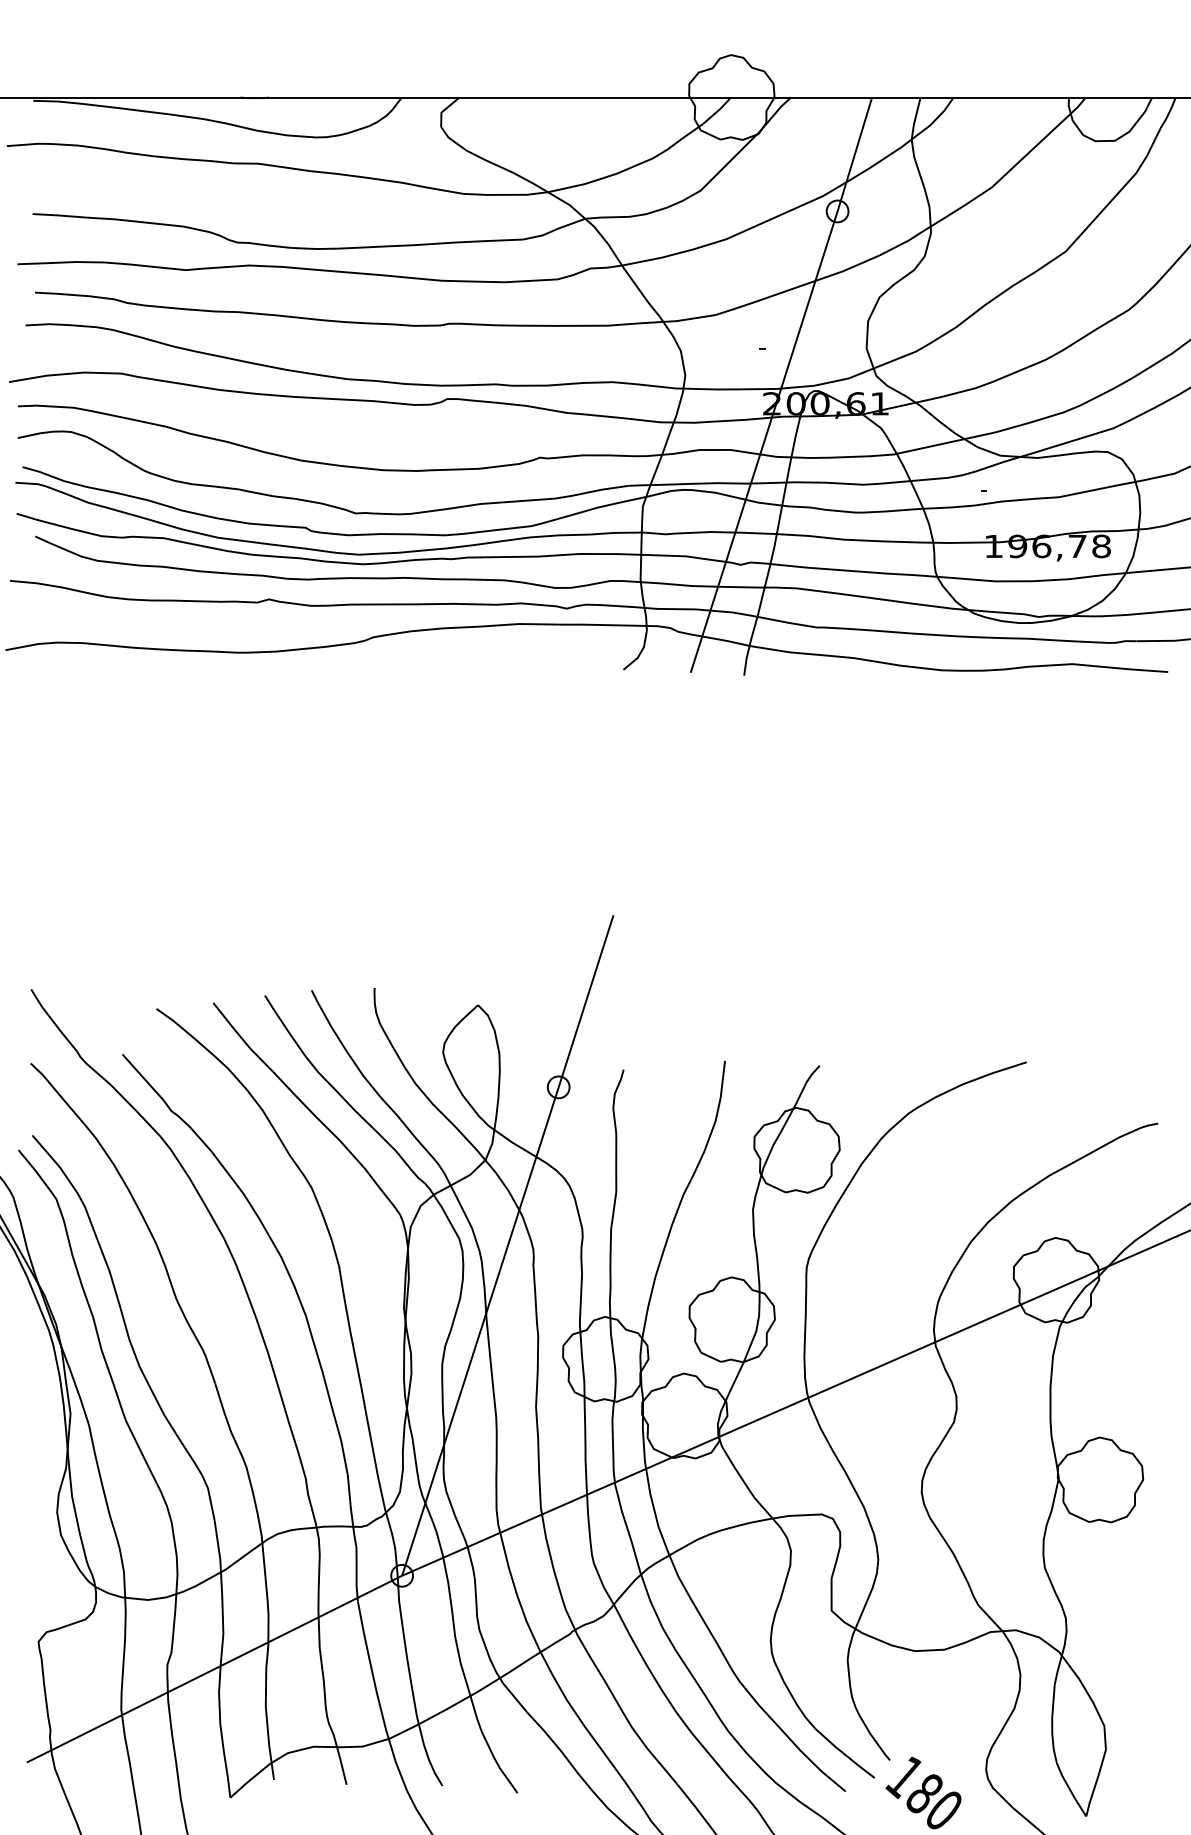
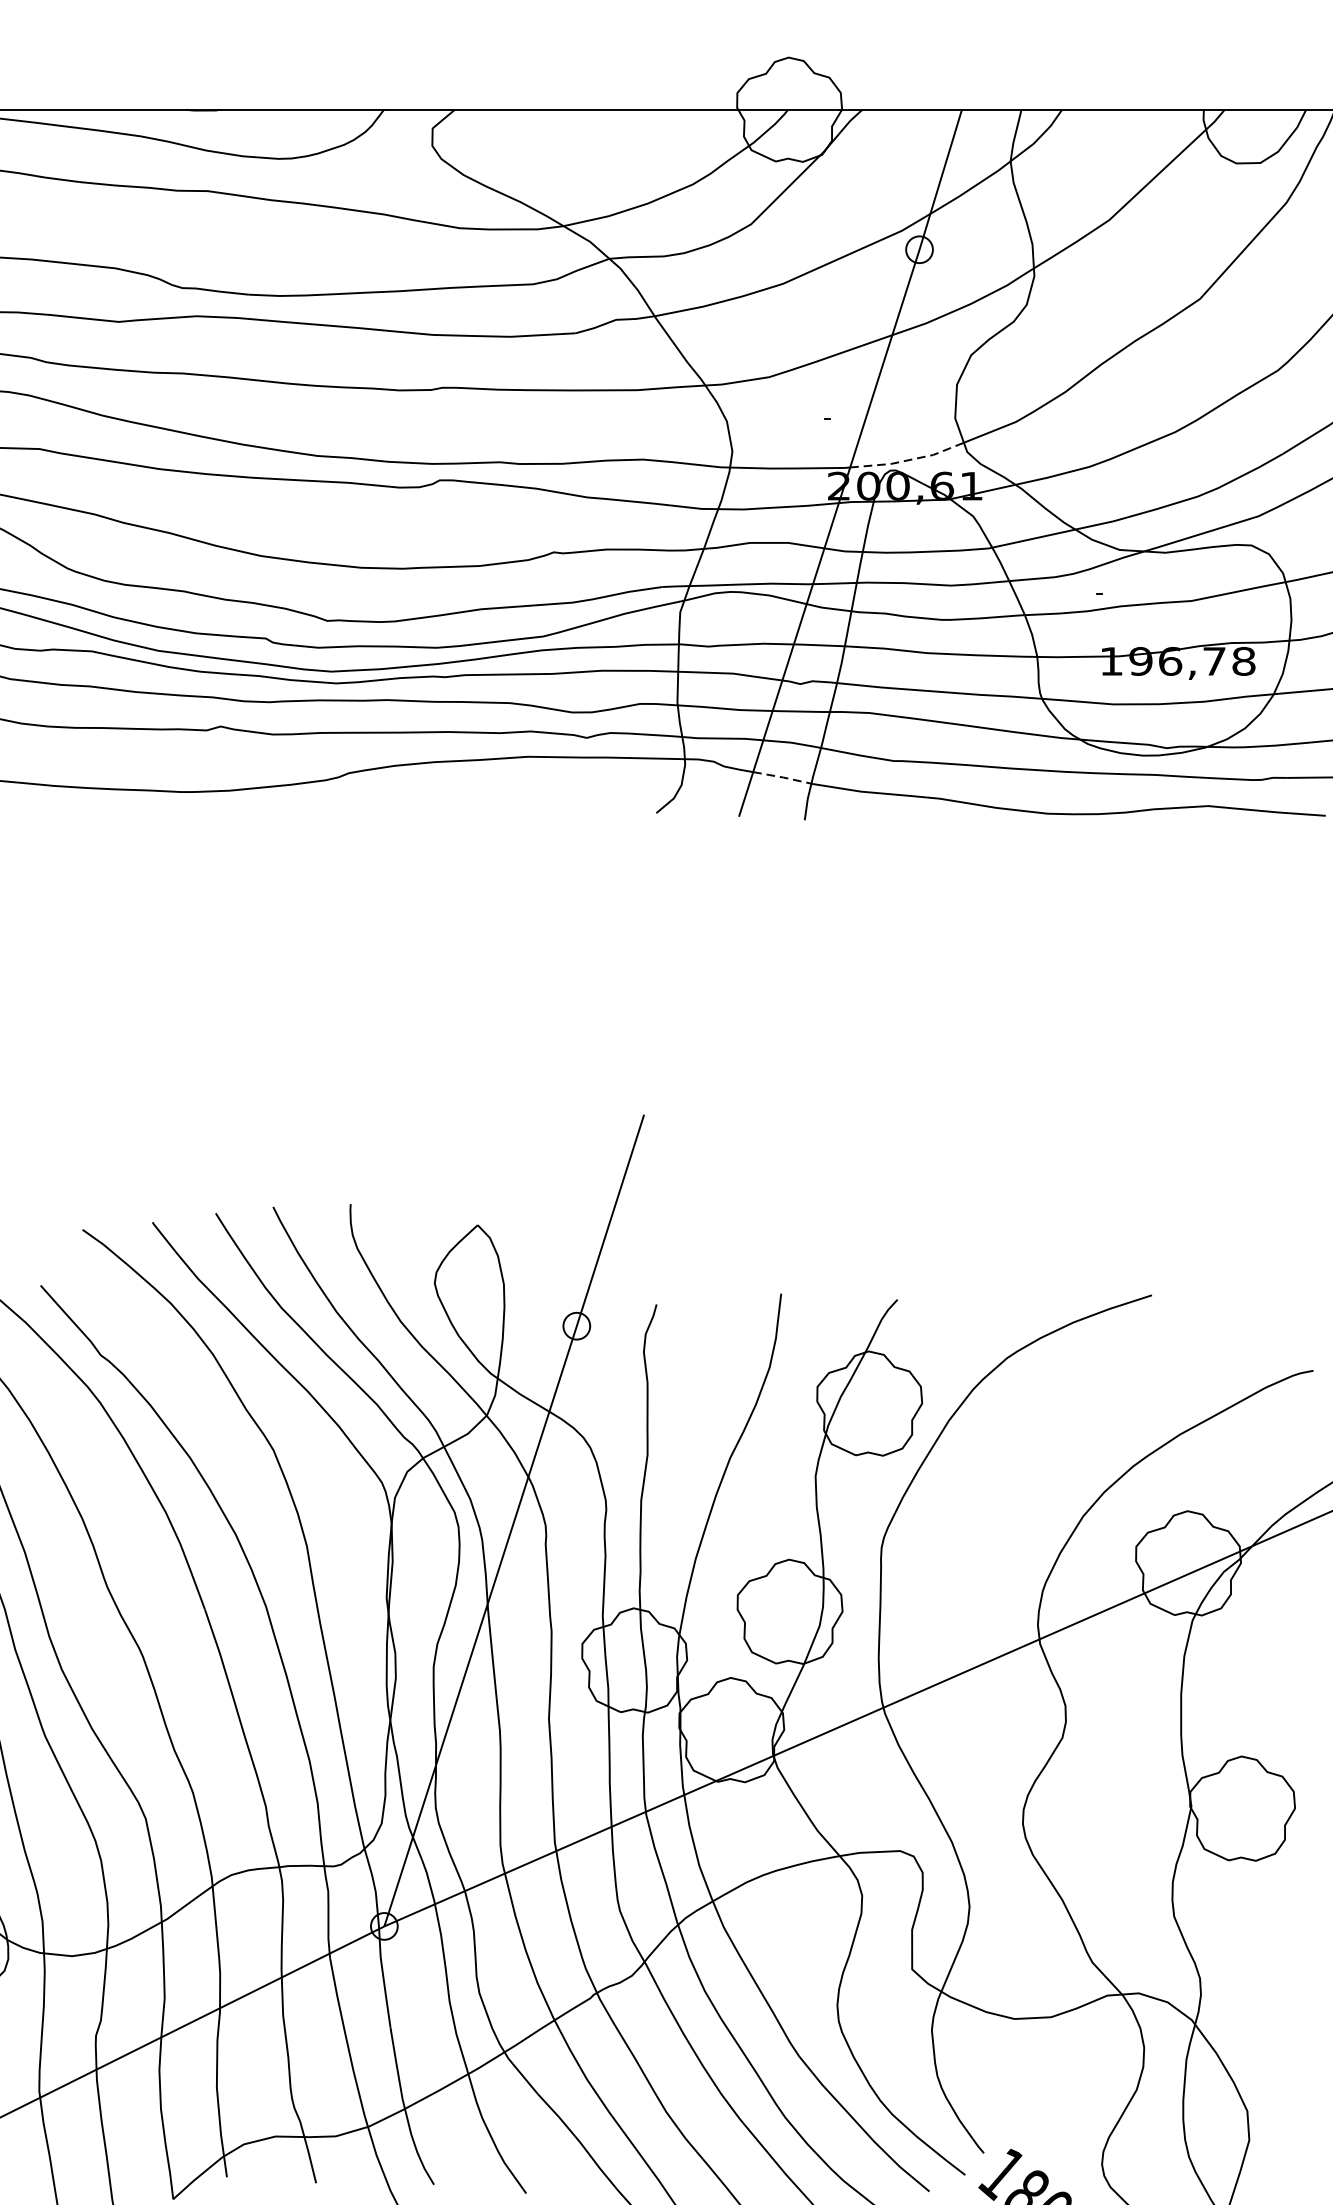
line: (828, 382) -> (908, 459), solid -> dashed
line: (727, 640) -> (784, 777), solid -> dashed

